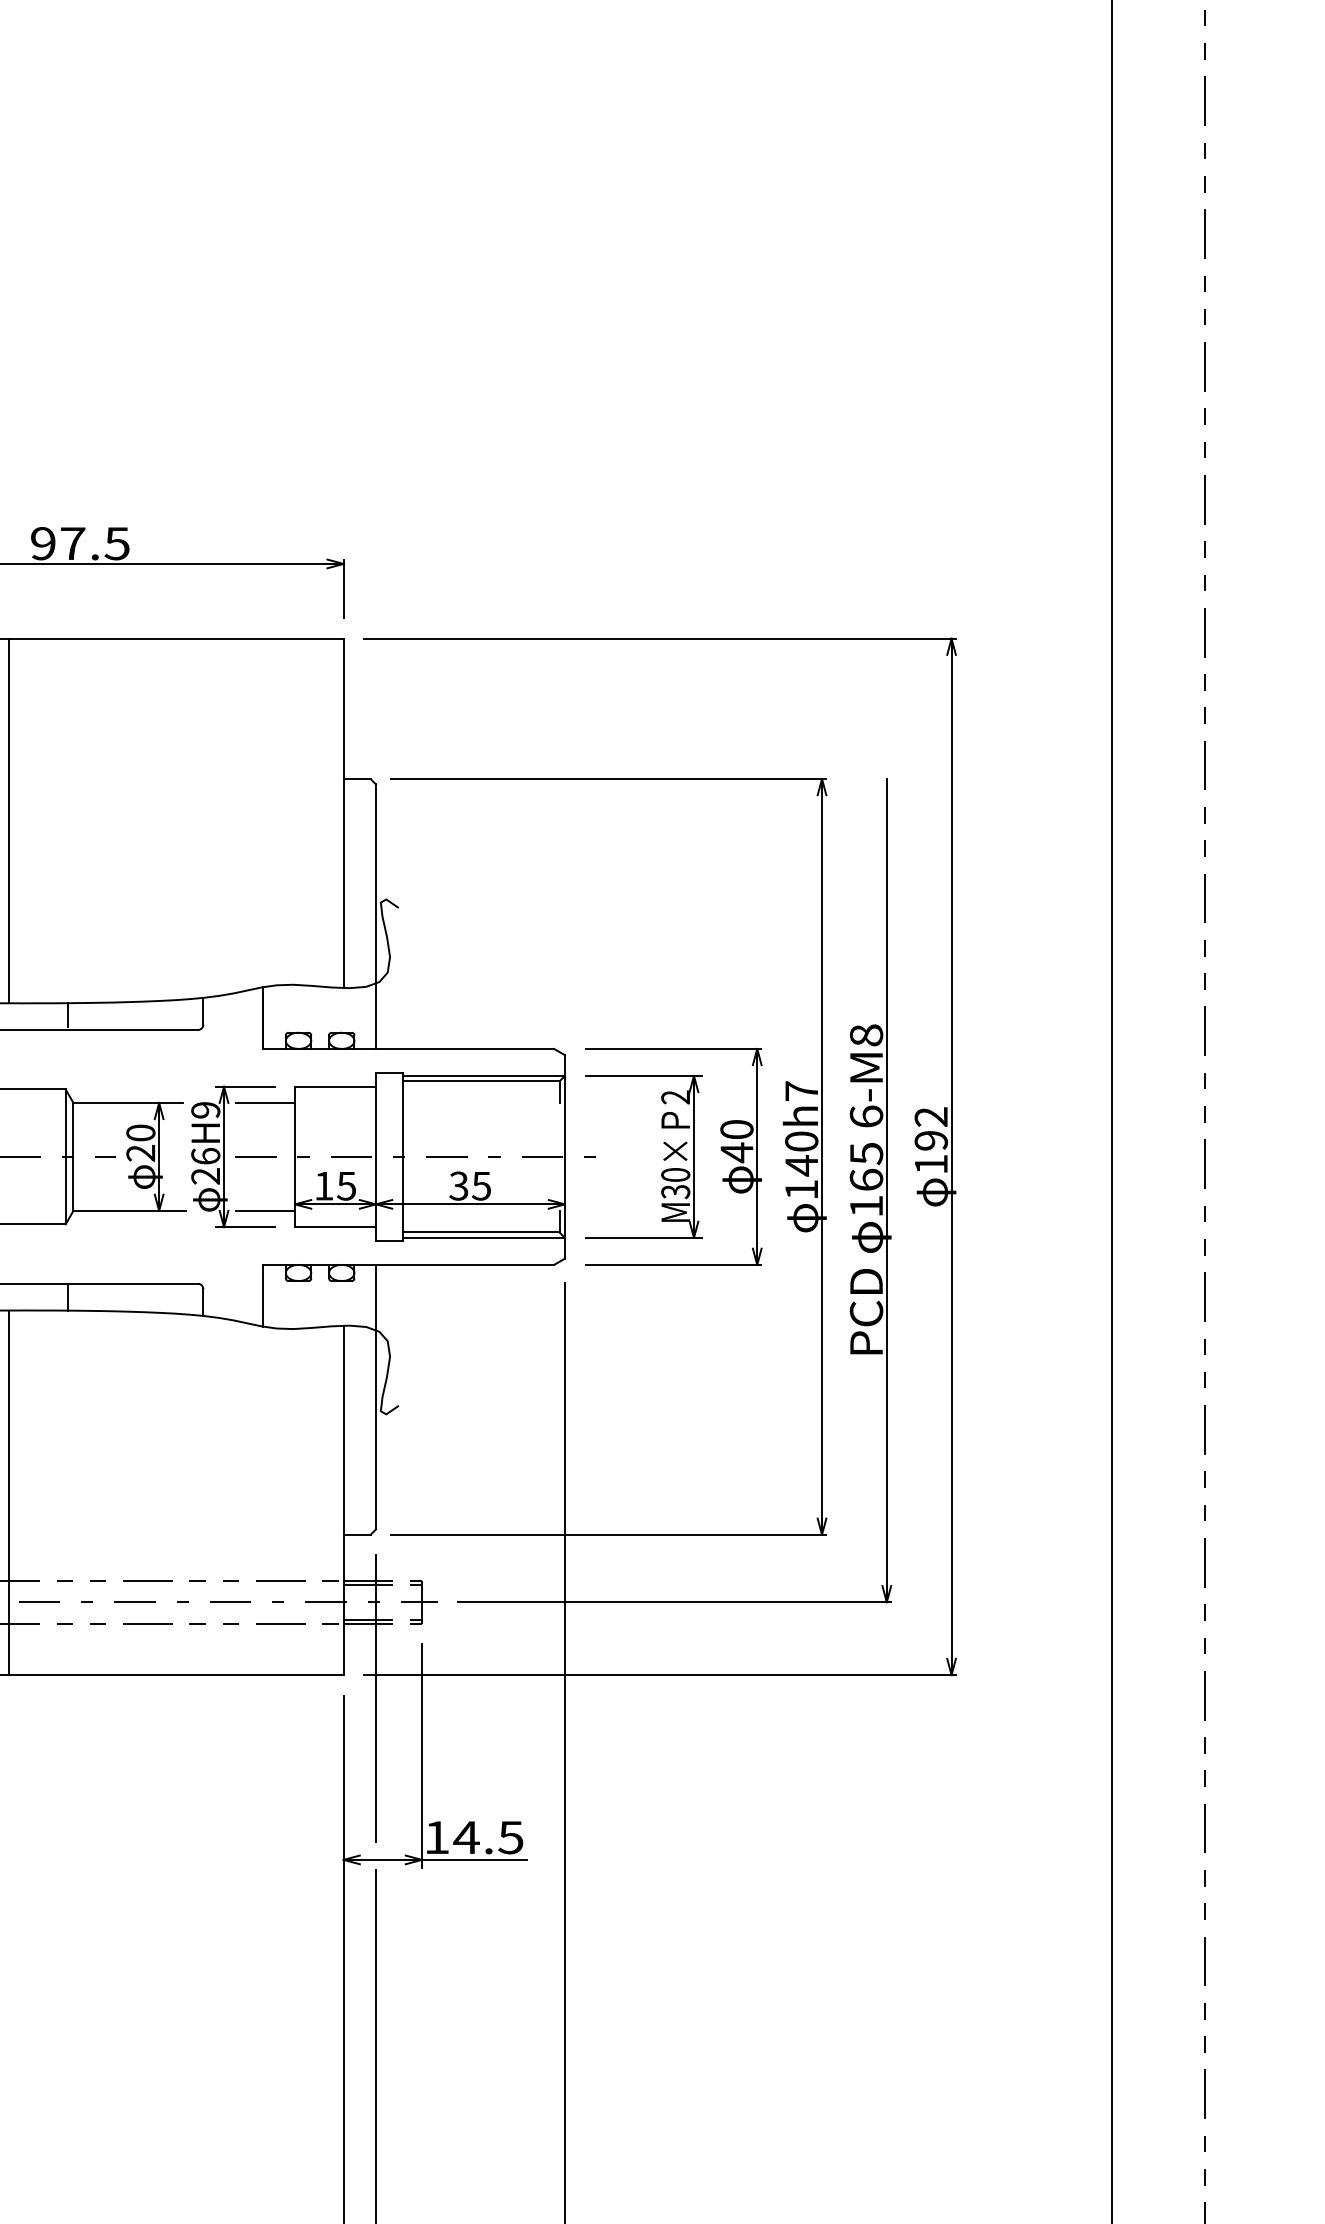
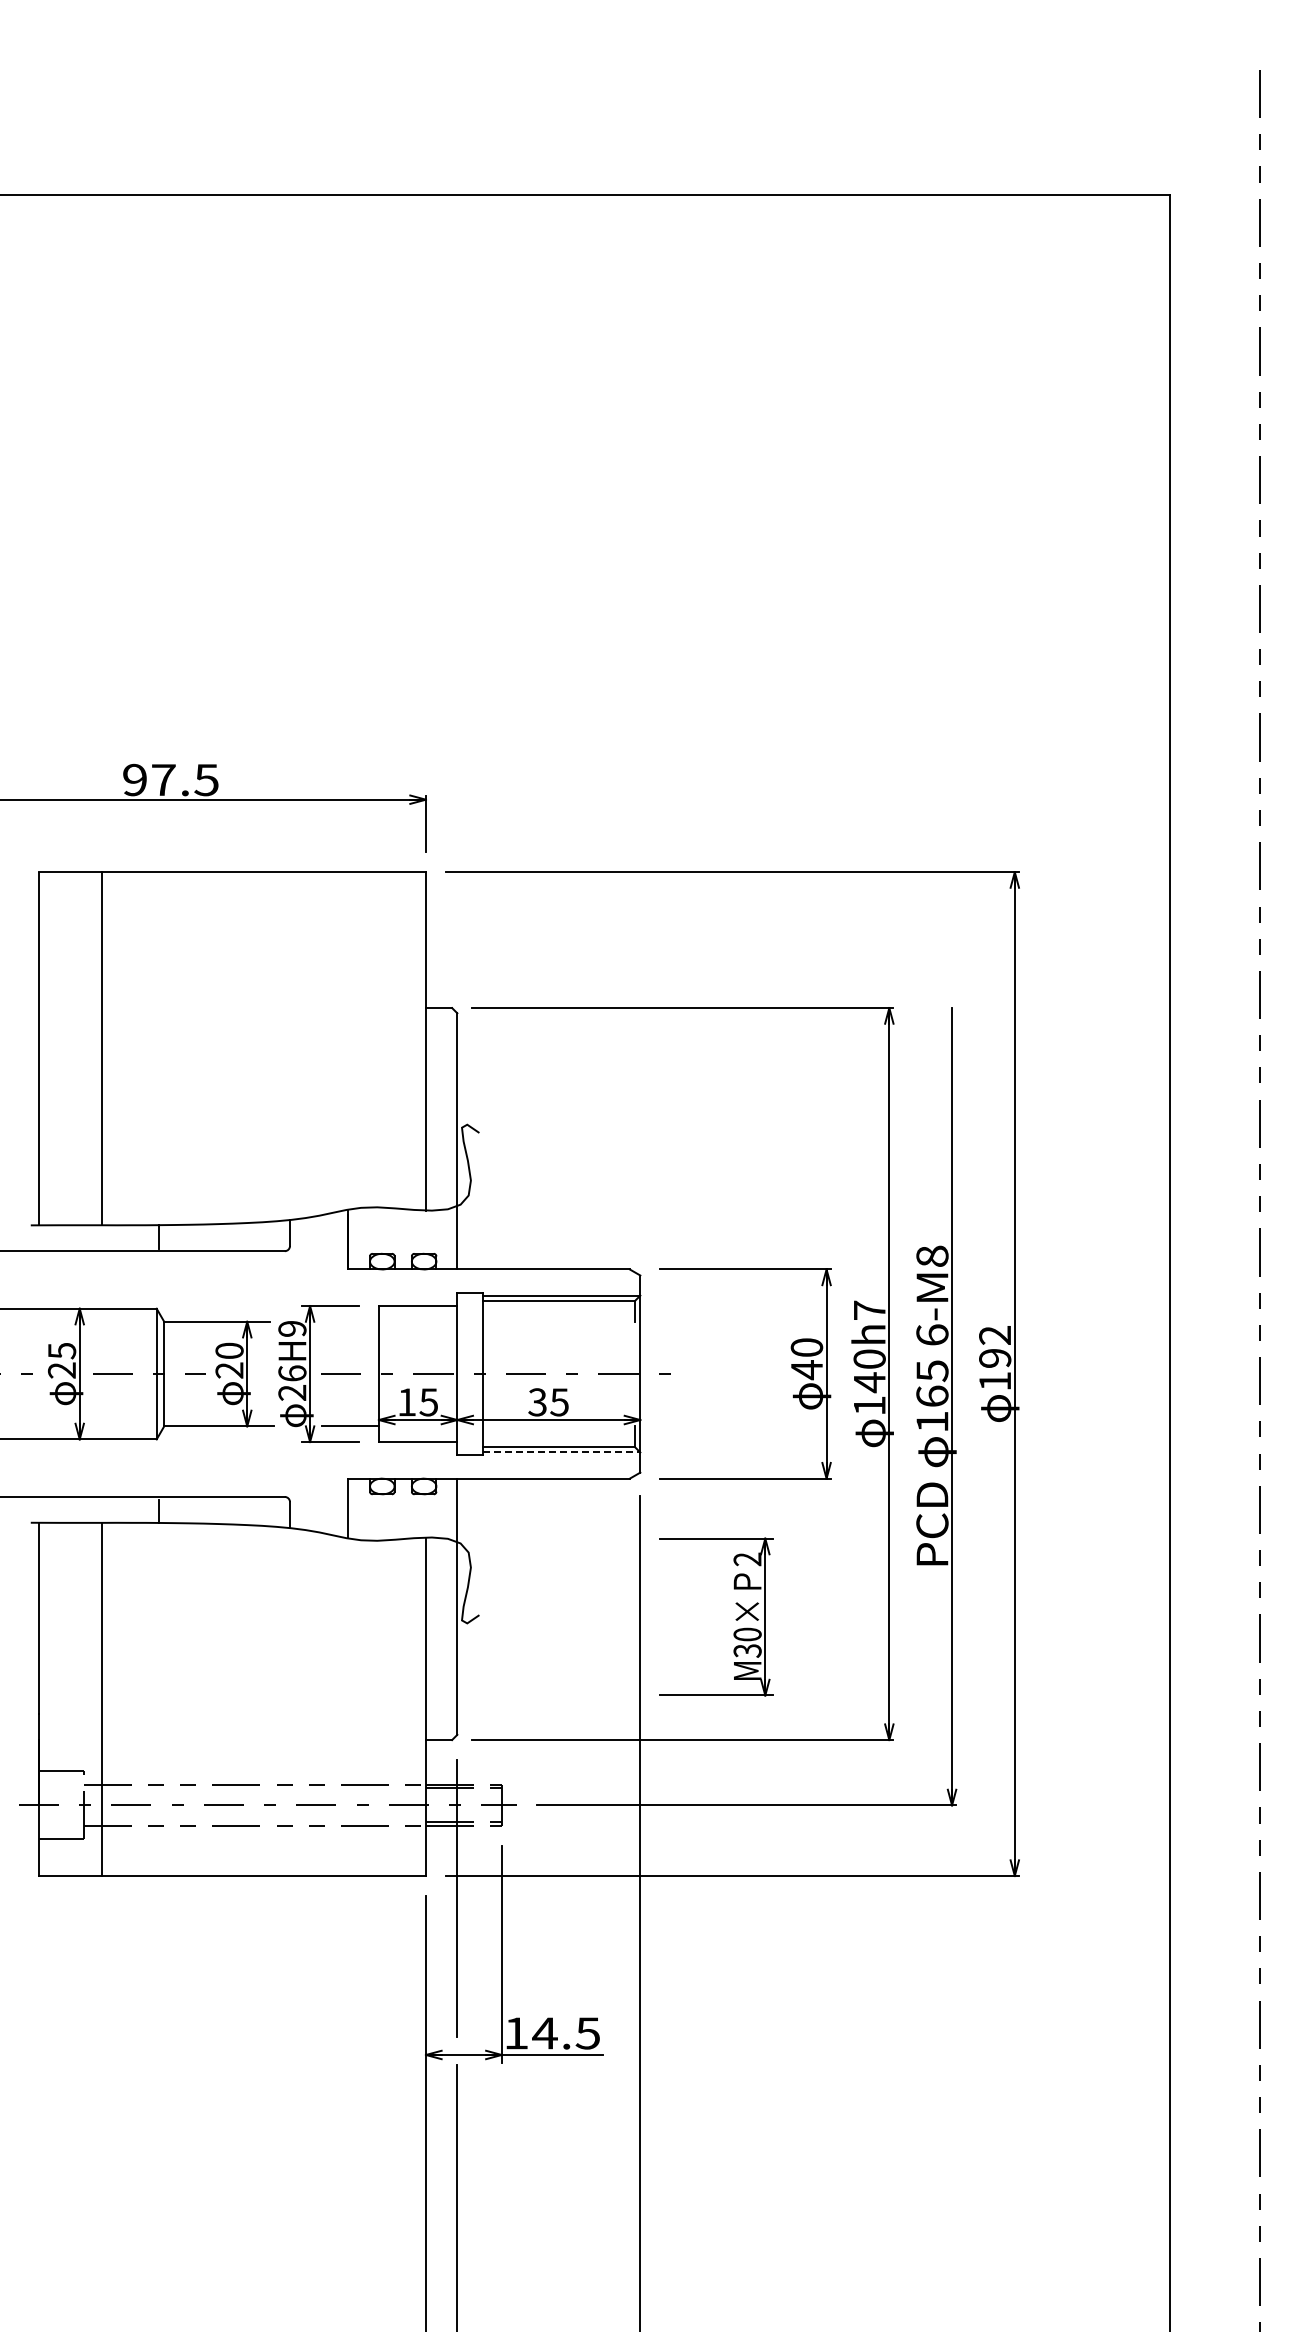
line: (264, 1102) -> (349, 1321), removed
part: (663, 1159) -> (735, 1619), moved
line: (484, 1237) -> (562, 1452), solid -> dashed

